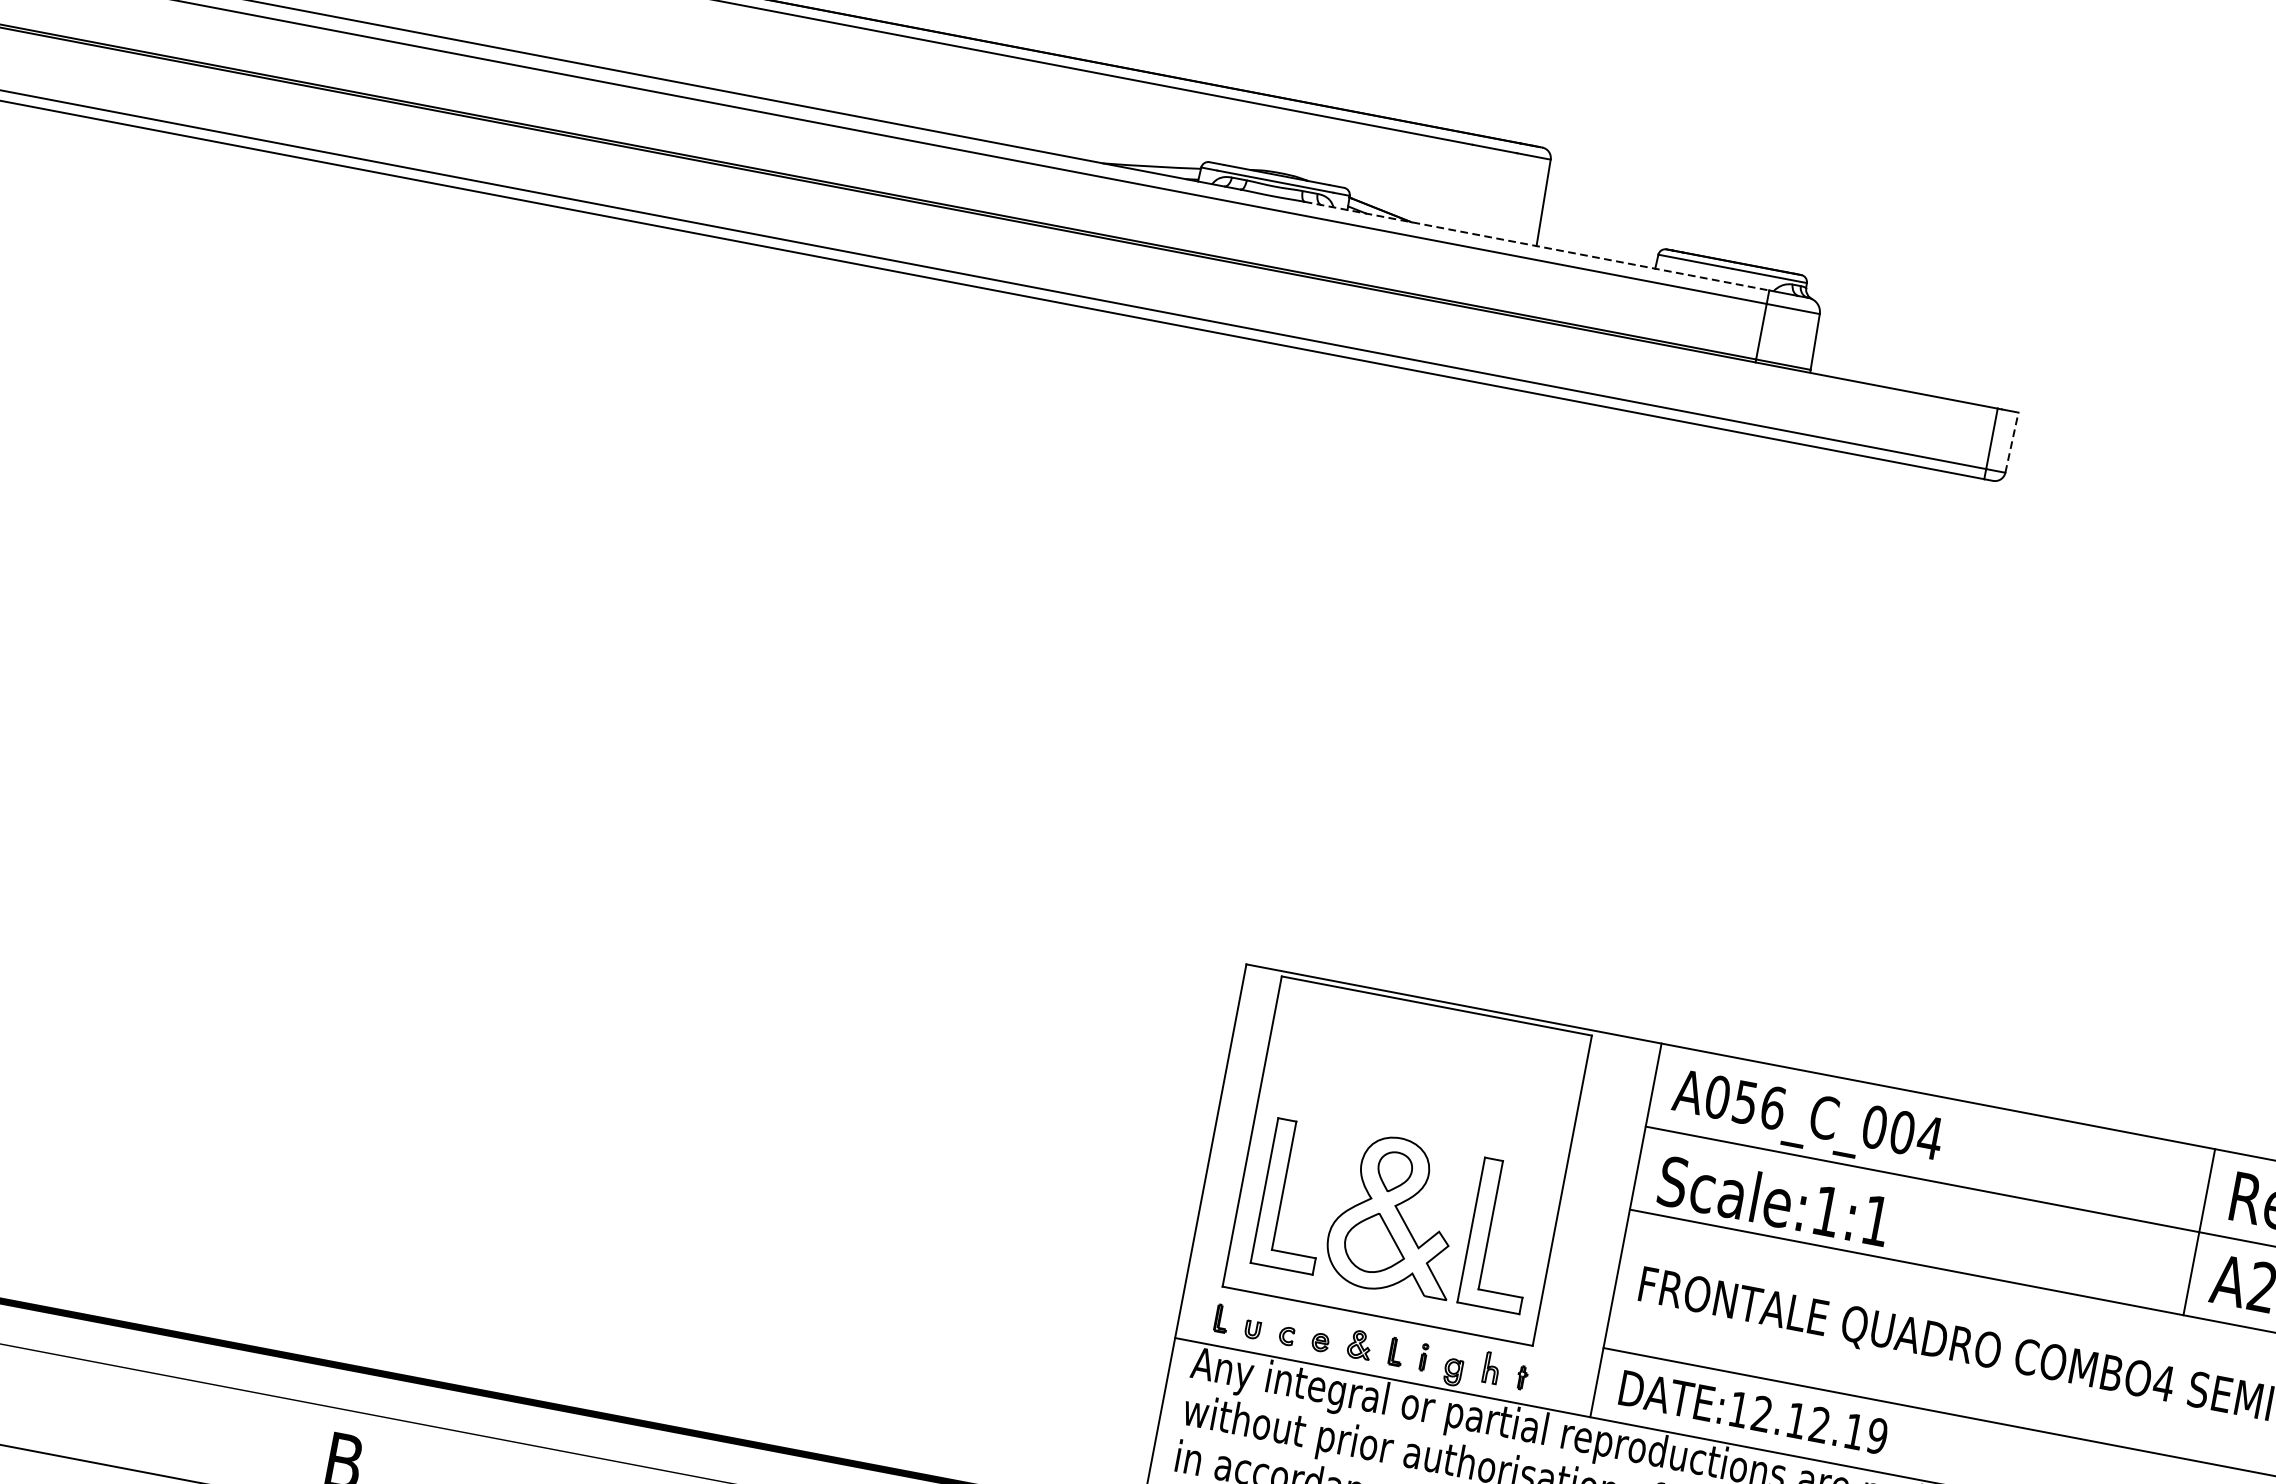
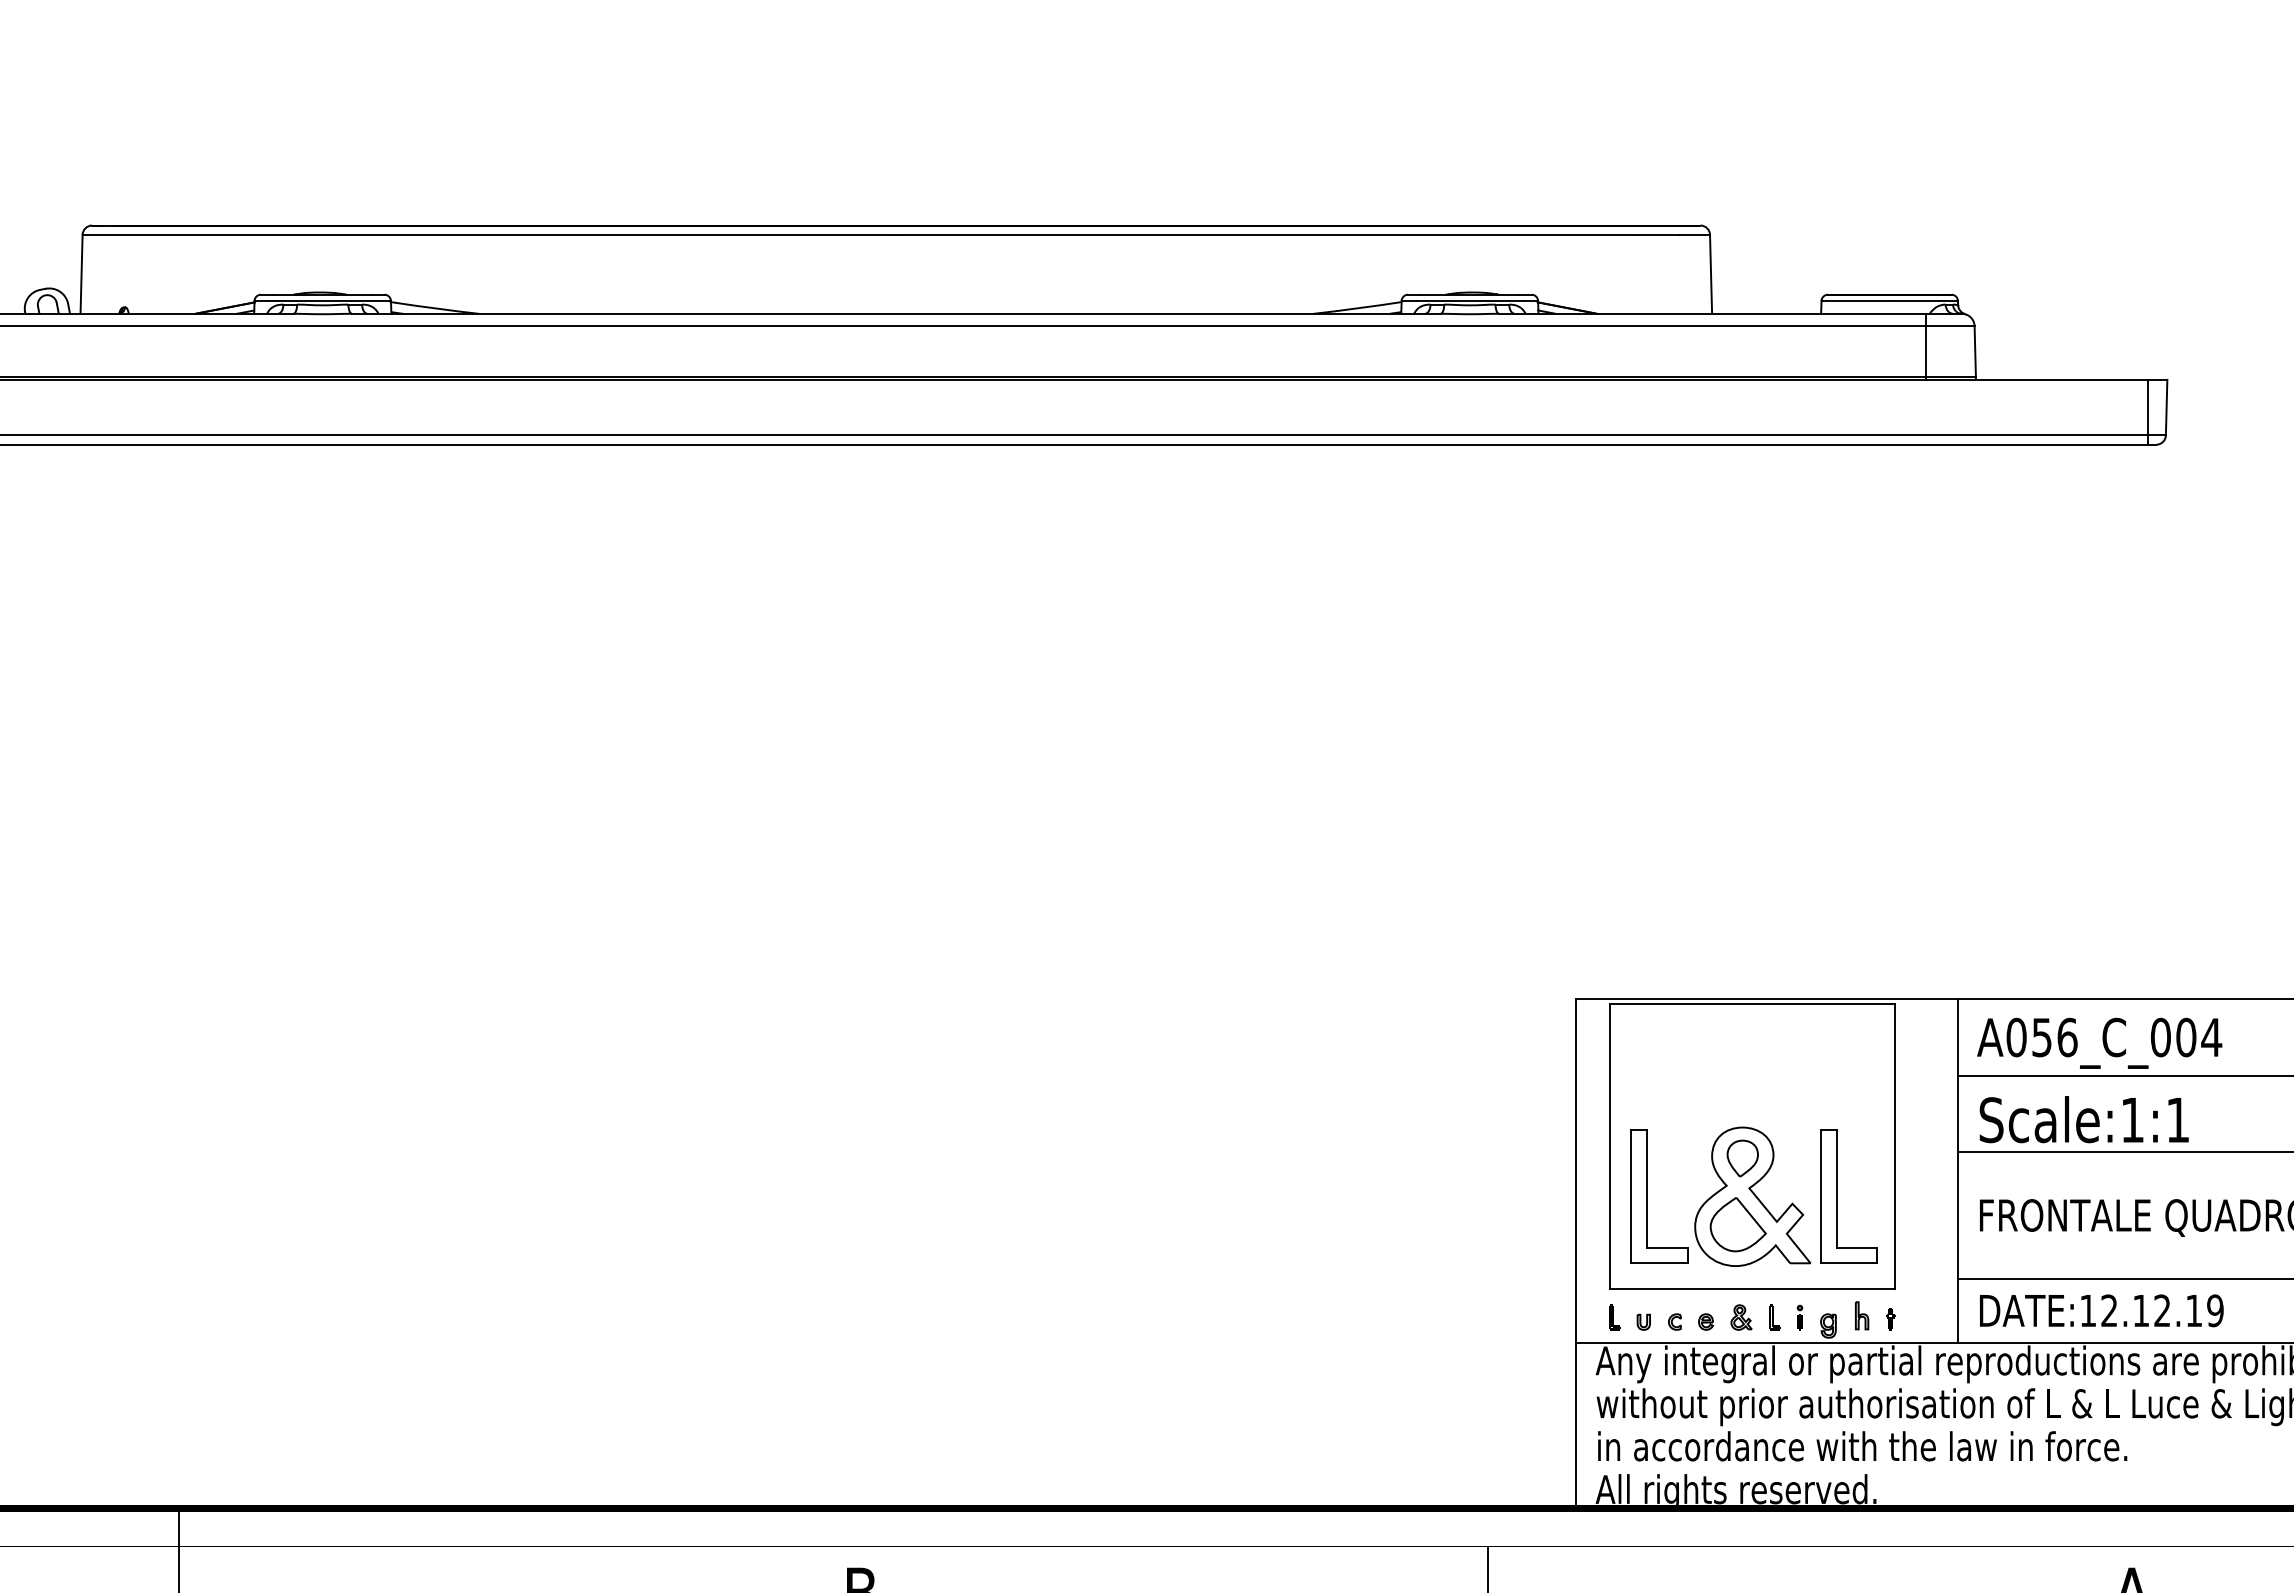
line: (1537, 245) -> (1712, 313), dashed -> solid
line: (2011, 442) -> (2166, 407), dashed -> solid

